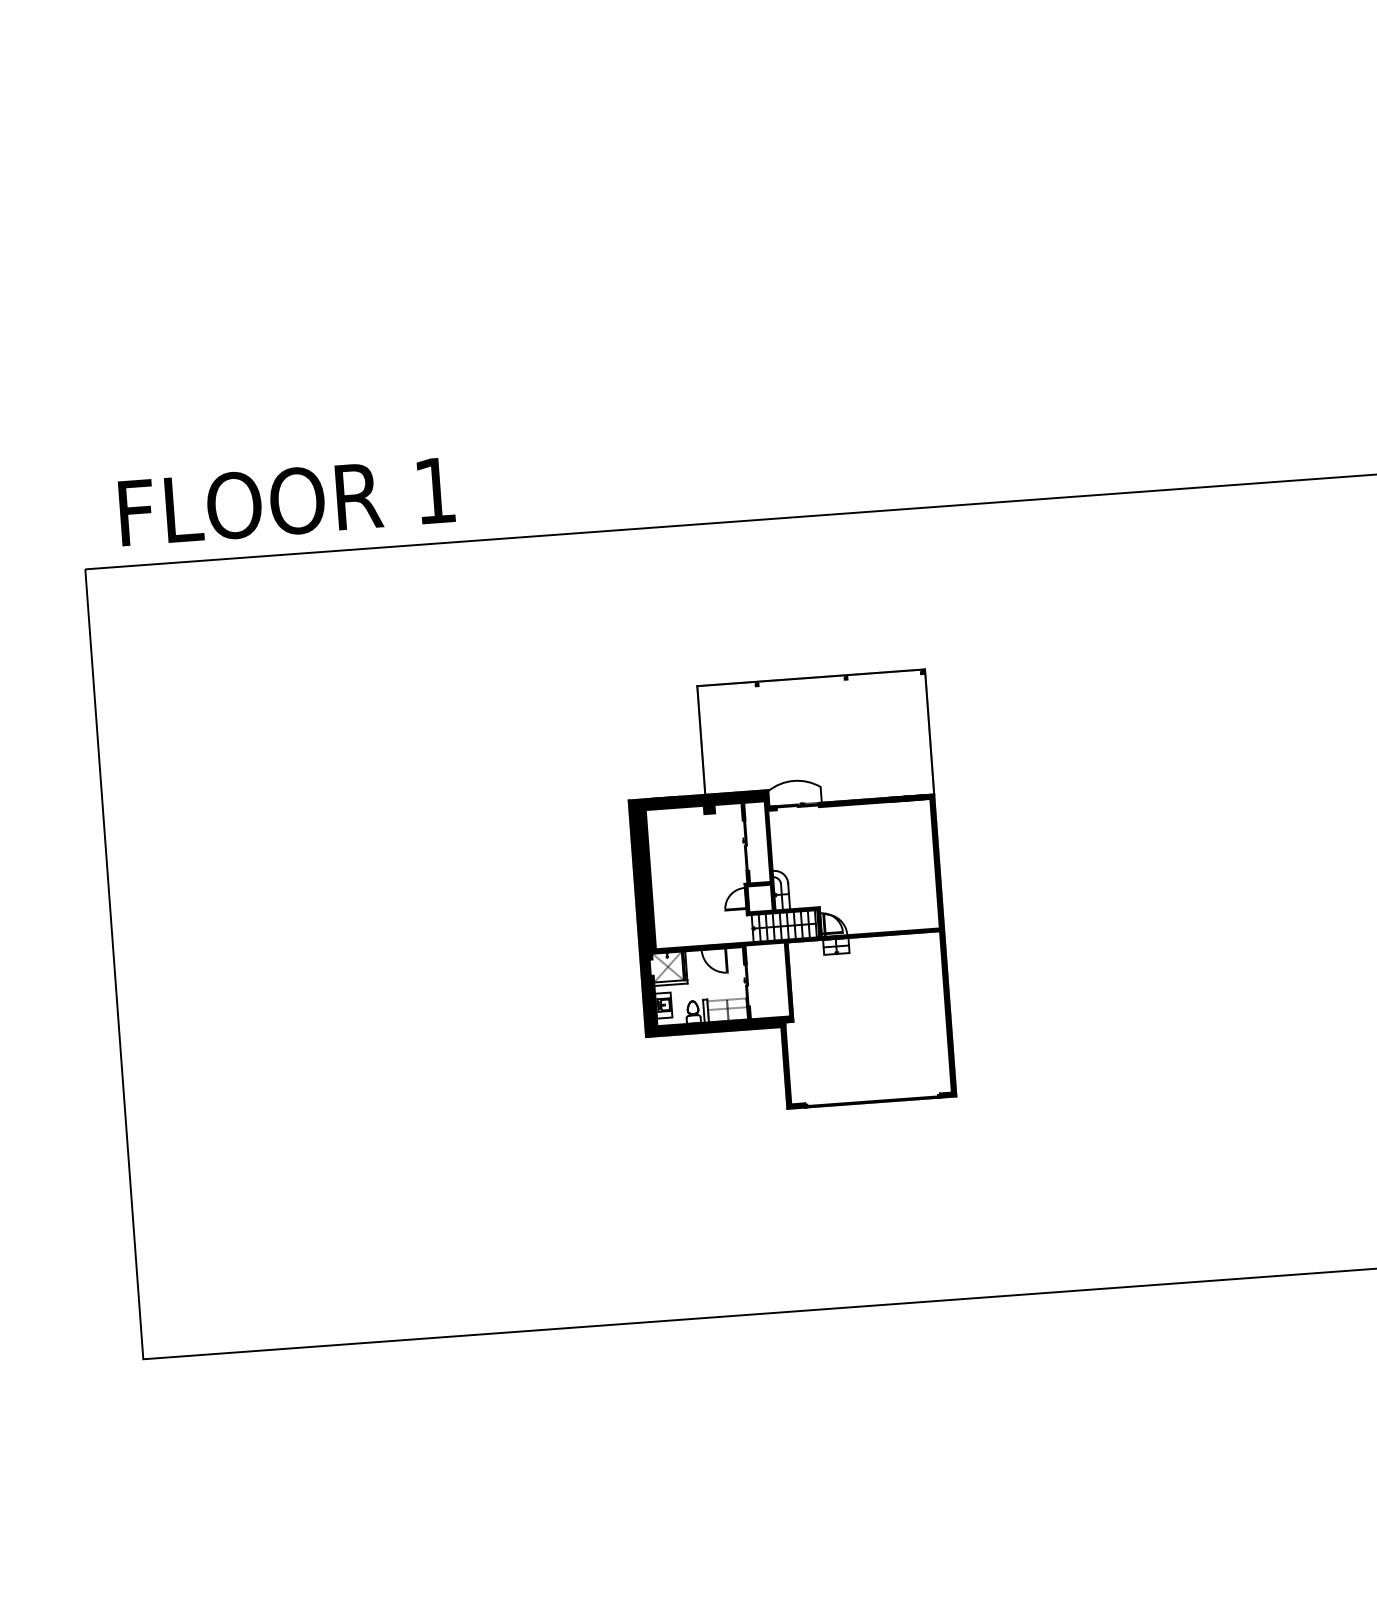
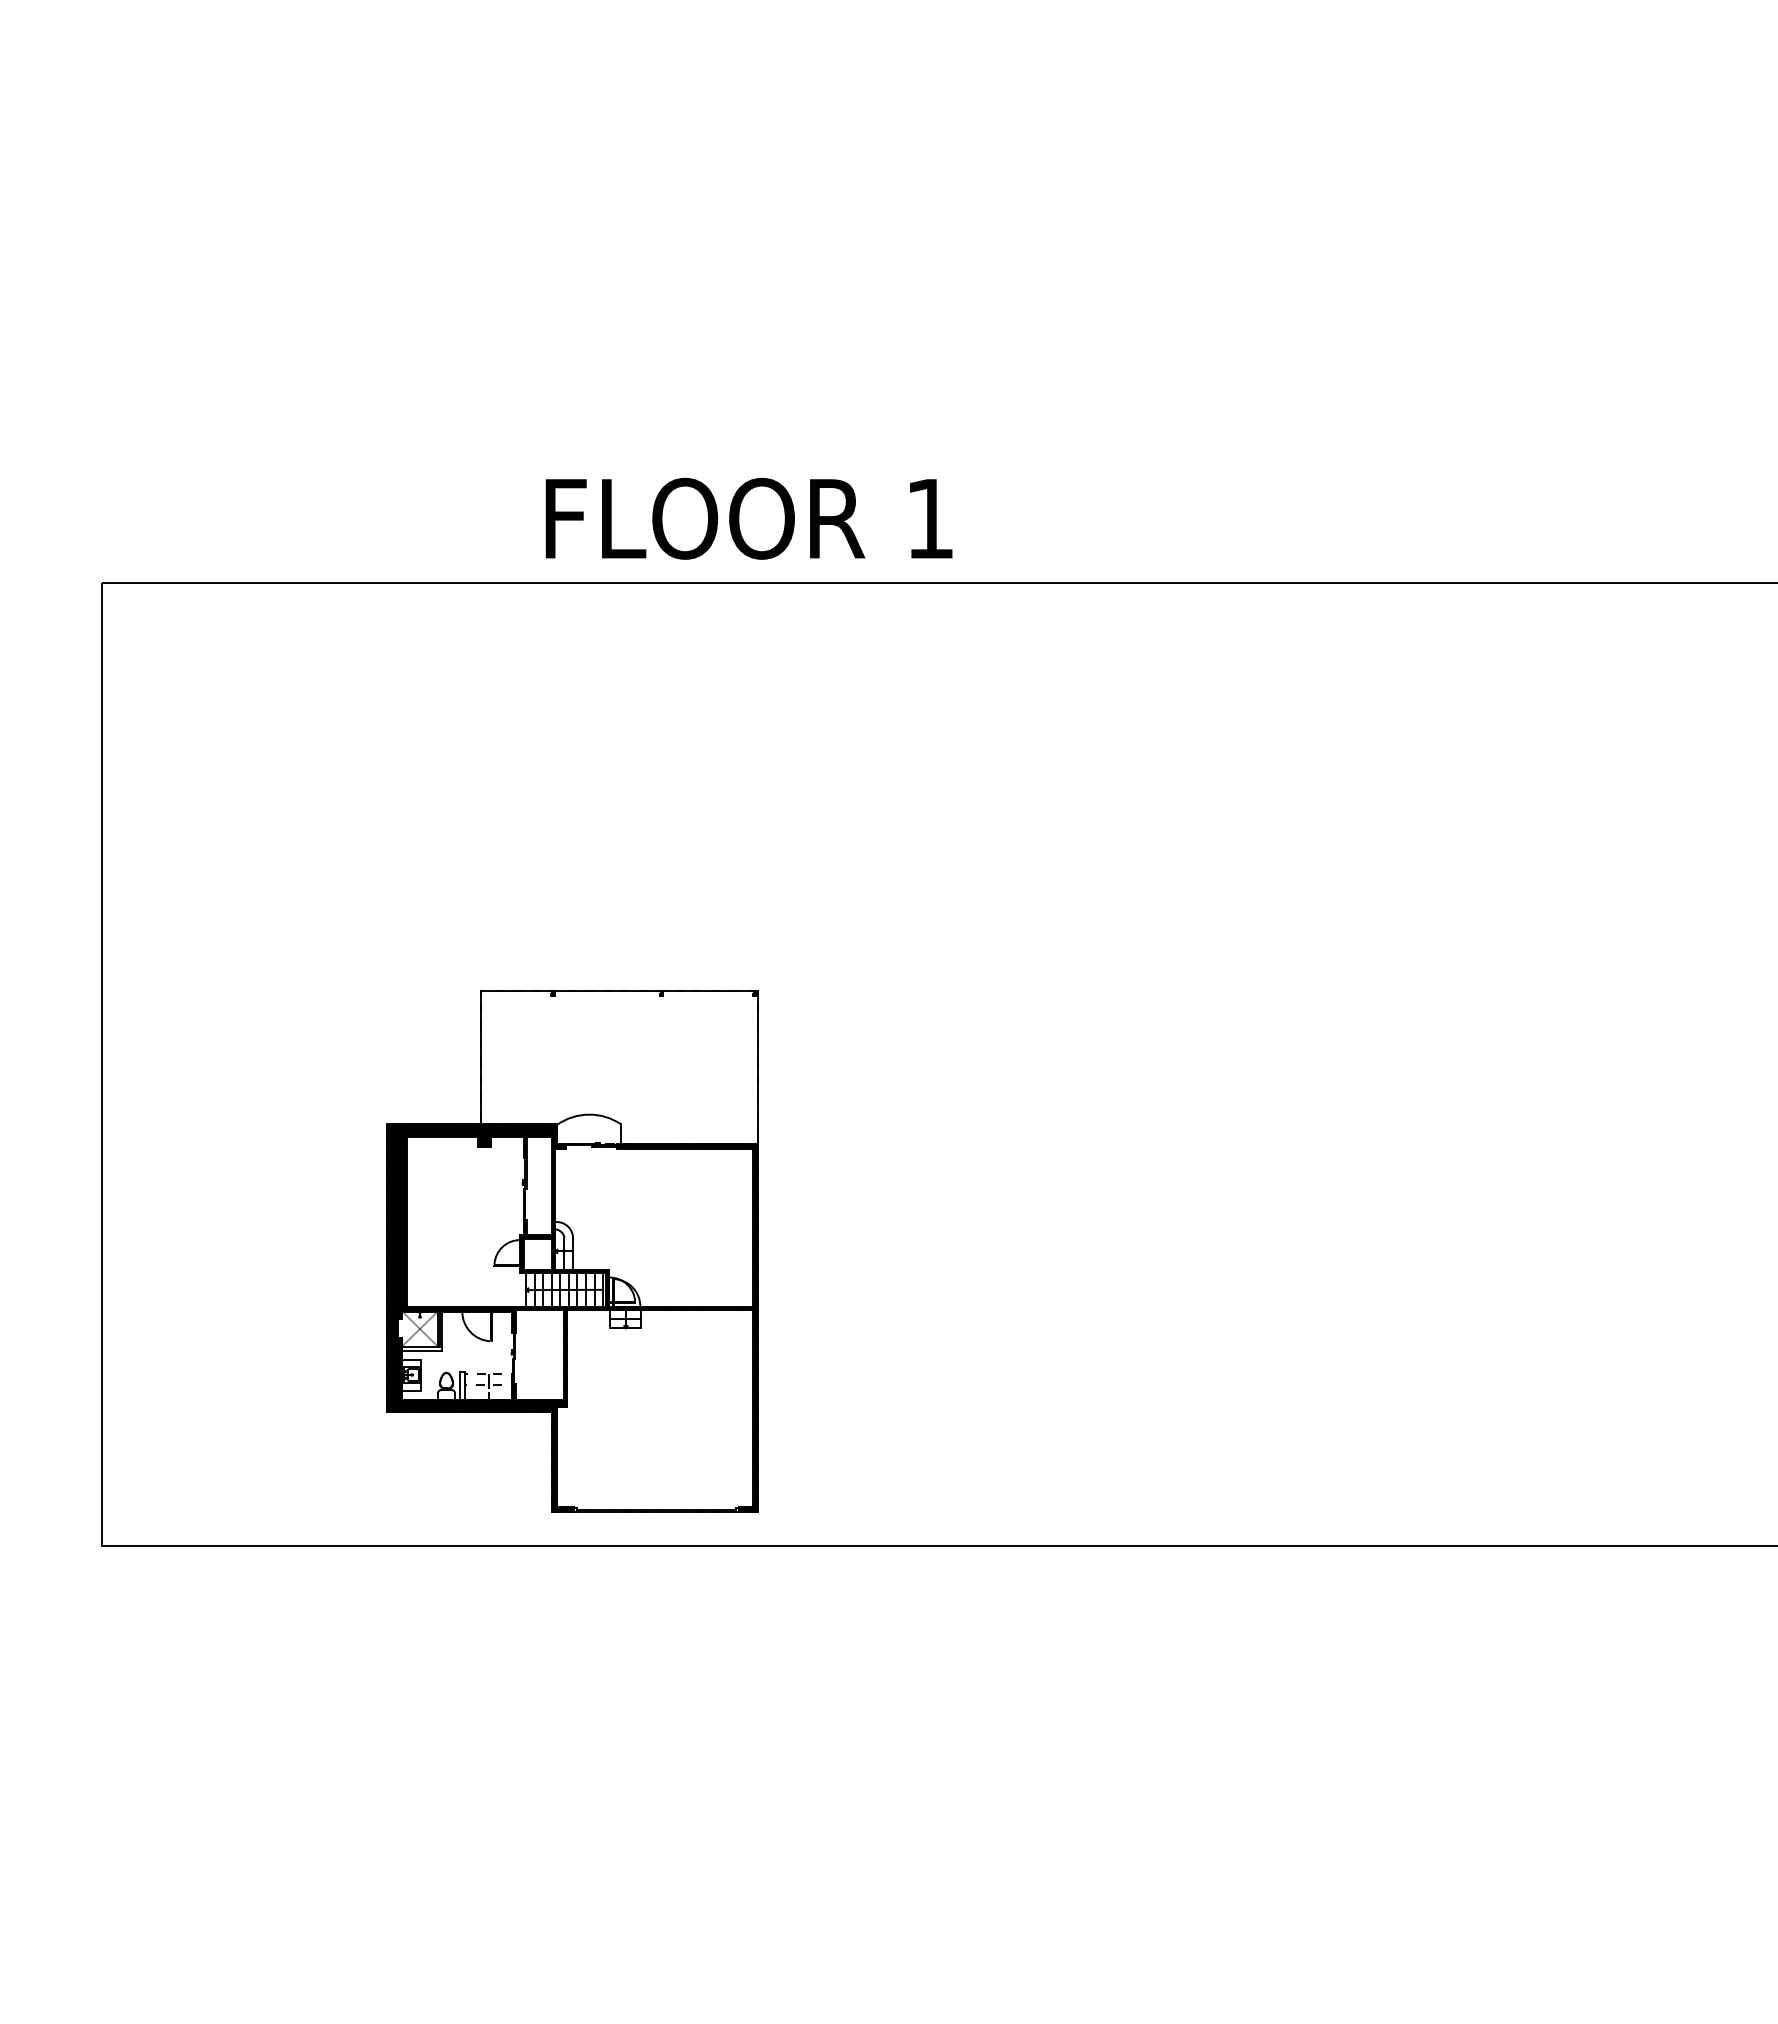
text: (286, 501) -> (748, 518), moved
part: (788, 894) -> (572, 1251), moved

